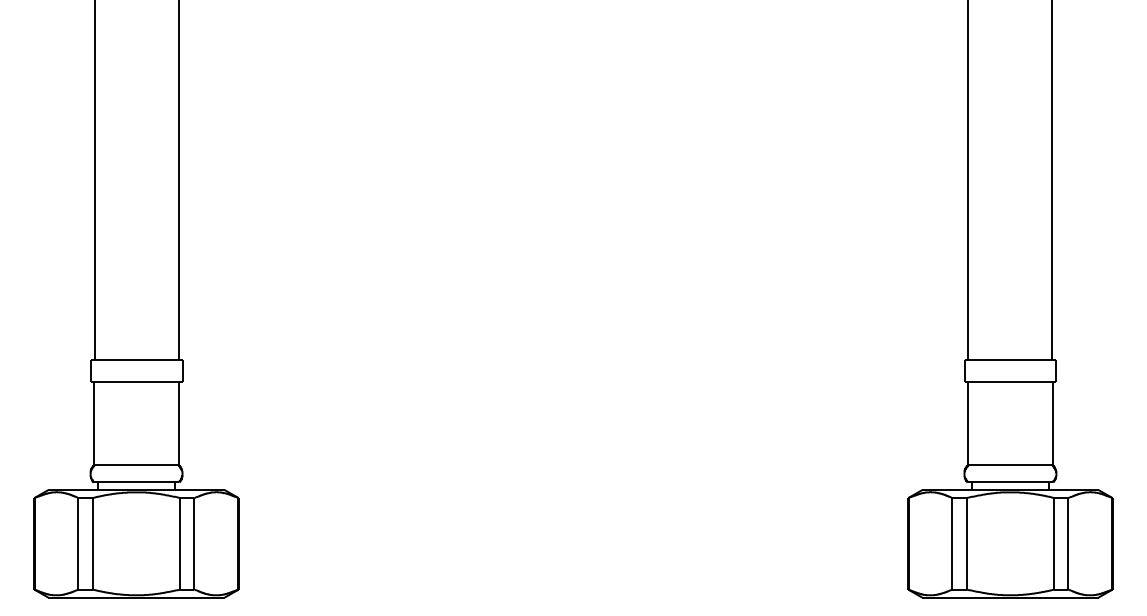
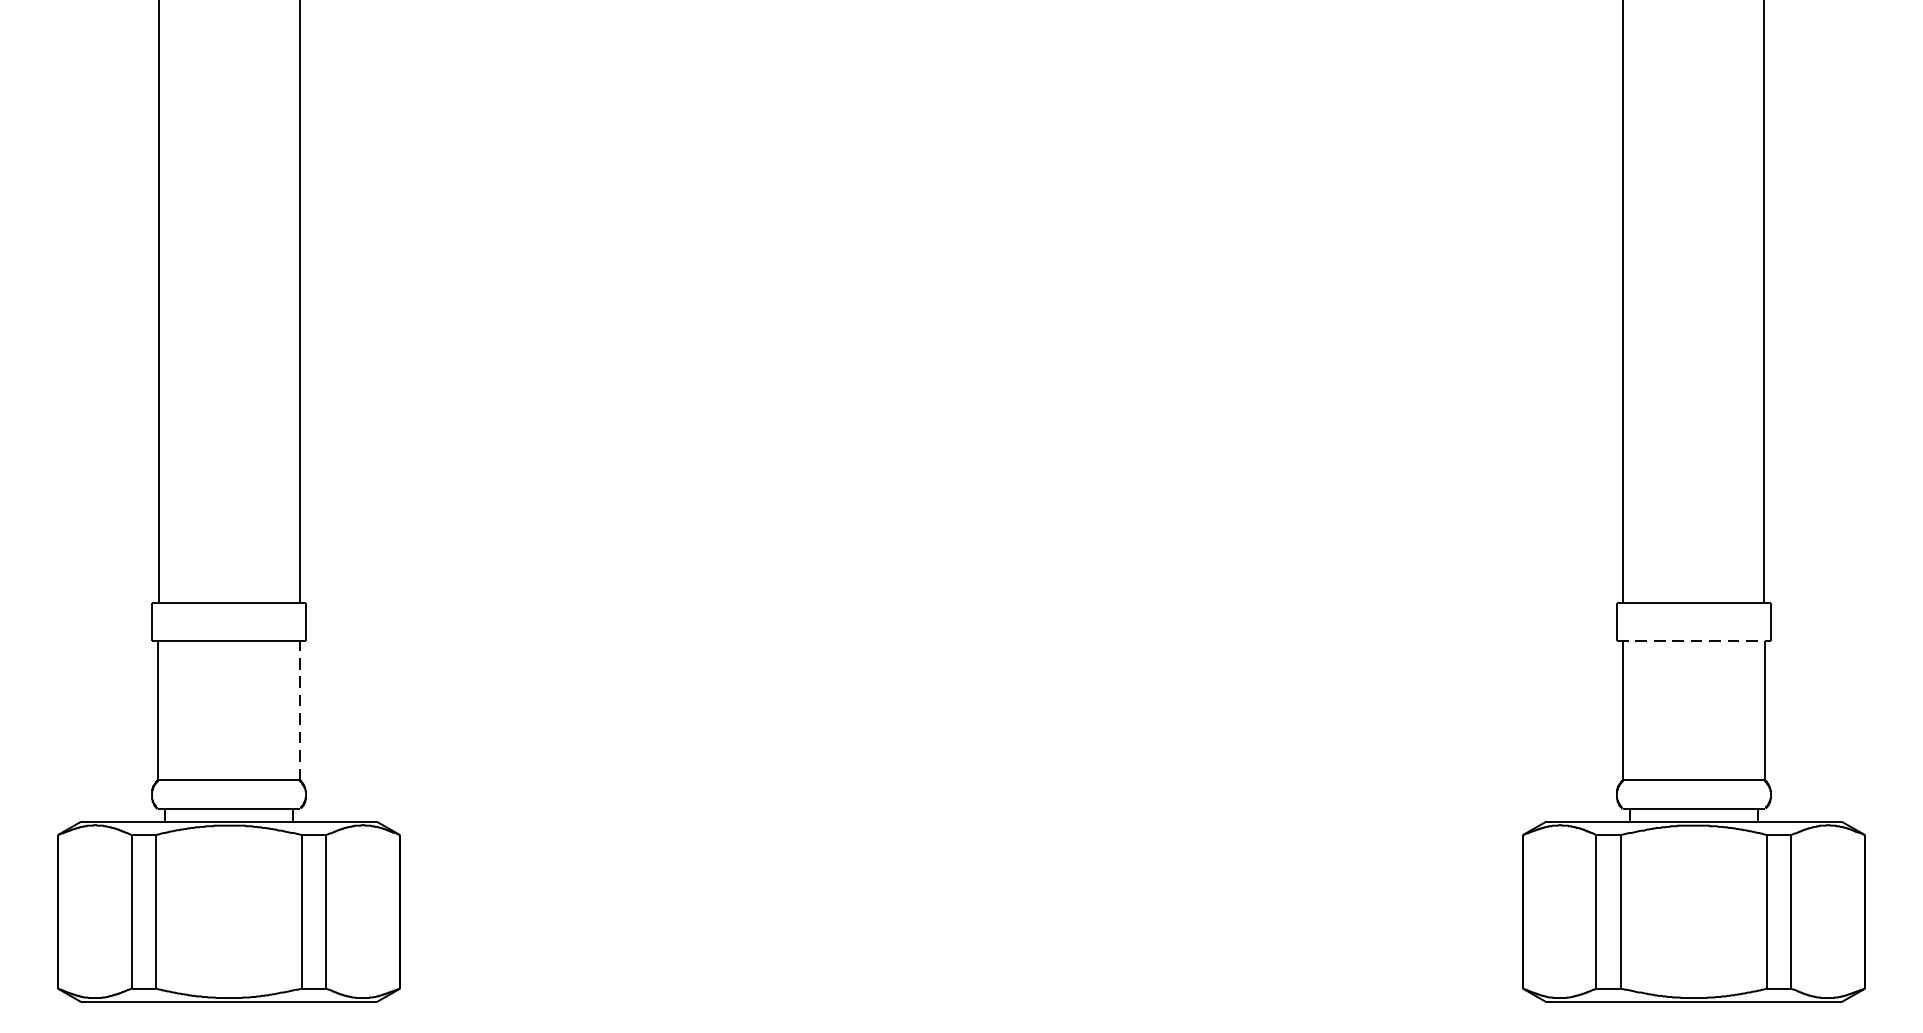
line: (1010, 382) -> (1694, 641), solid -> dashed
line: (178, 423) -> (299, 710), solid -> dashed

